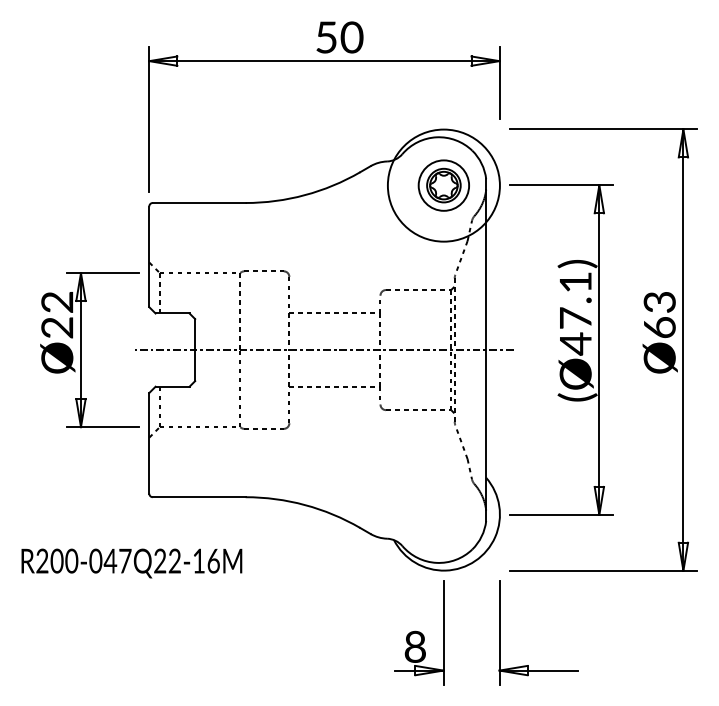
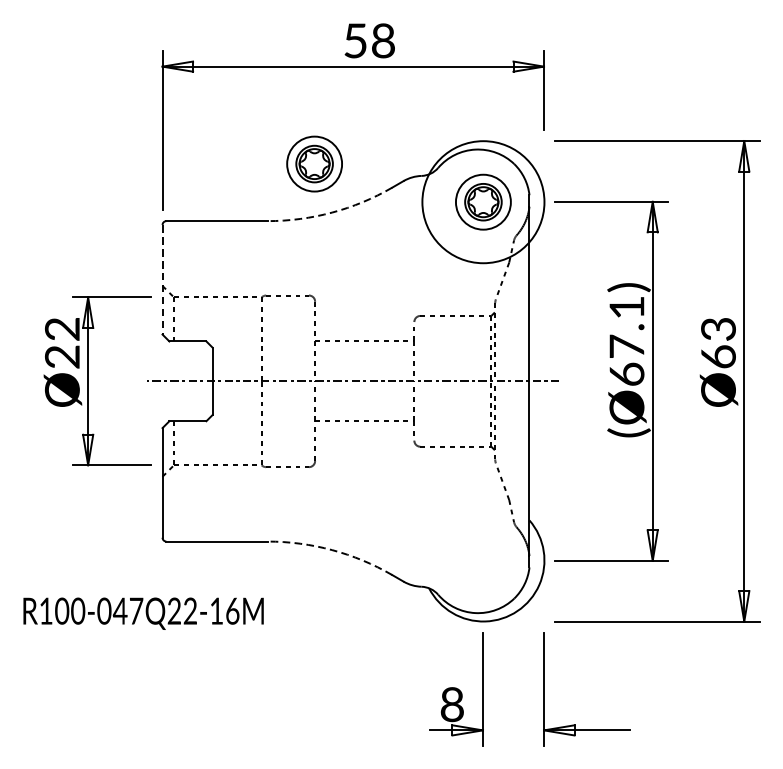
text: (351, 37) -> (382, 40), 50 -> 58
part: (288, 150) -> (314, 163), added
arc: (304, 195) -> (331, 212), solid -> dashed
line: (149, 257) -> (162, 280), solid -> dashed
text: (575, 343) -> (626, 374), (Ø47.1) -> (Ø67.1)
arc: (304, 505) -> (331, 550), solid -> dashed
text: (42, 560) -> (46, 610), R200-047Q22-16M -> R100-047Q22-16M

